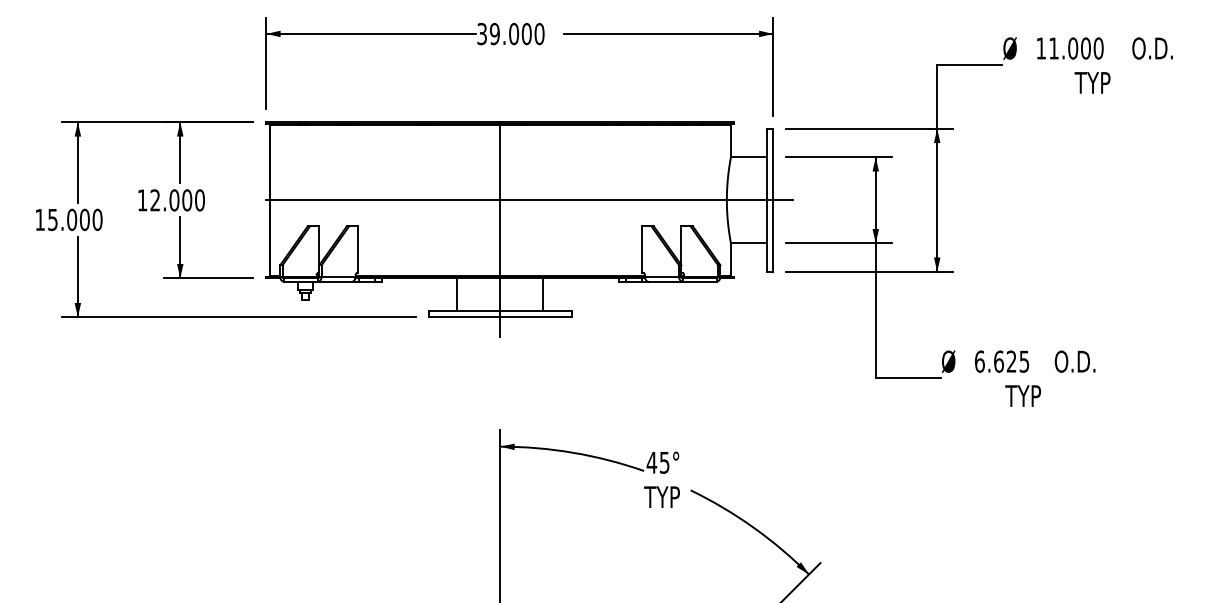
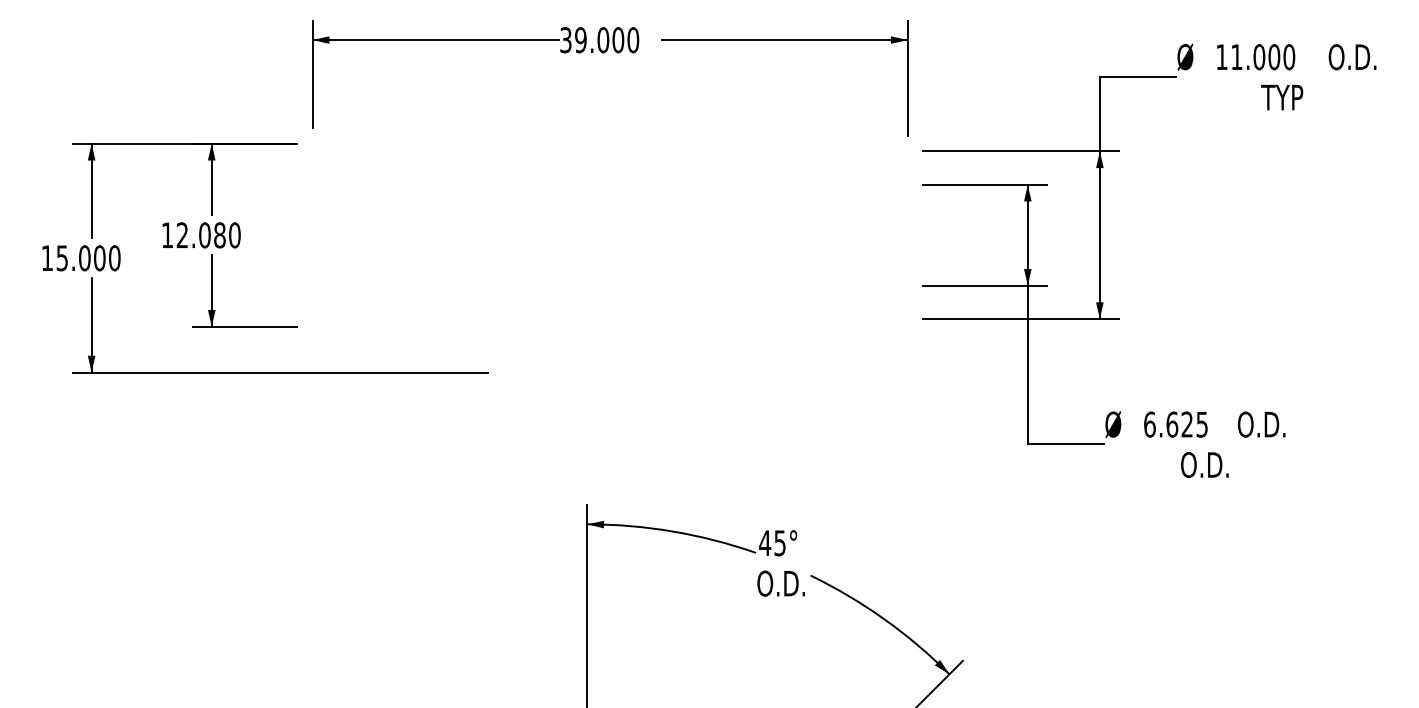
text: (186, 200) -> (219, 235), 12.000 -> 12.080
part: (529, 229) -> (621, 269), removed
text: (1025, 395) -> (1203, 464), TYP -> O.D.
text: (665, 497) -> (780, 583), TYP -> O.D.

